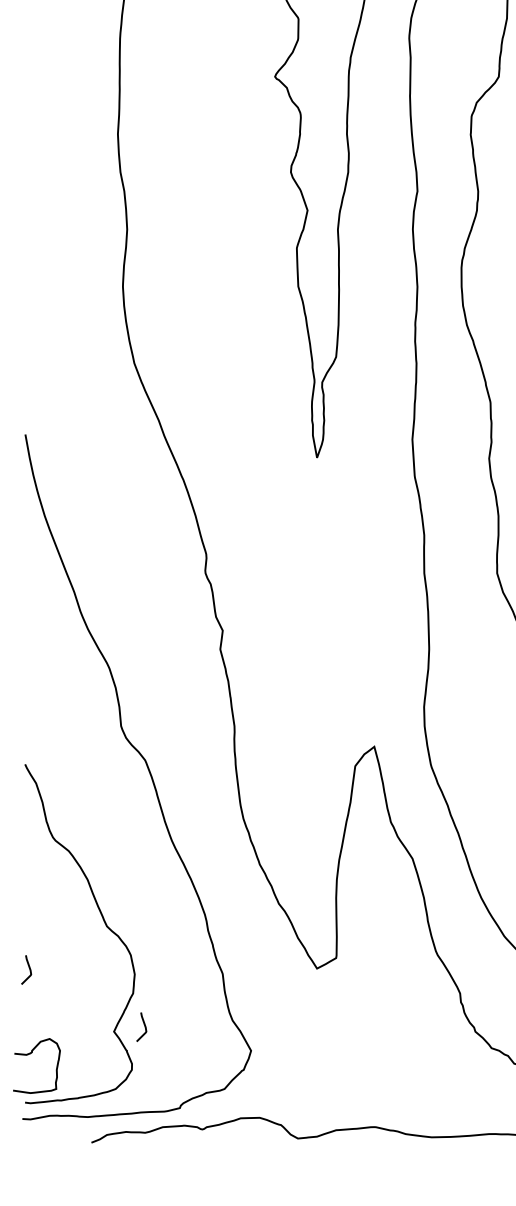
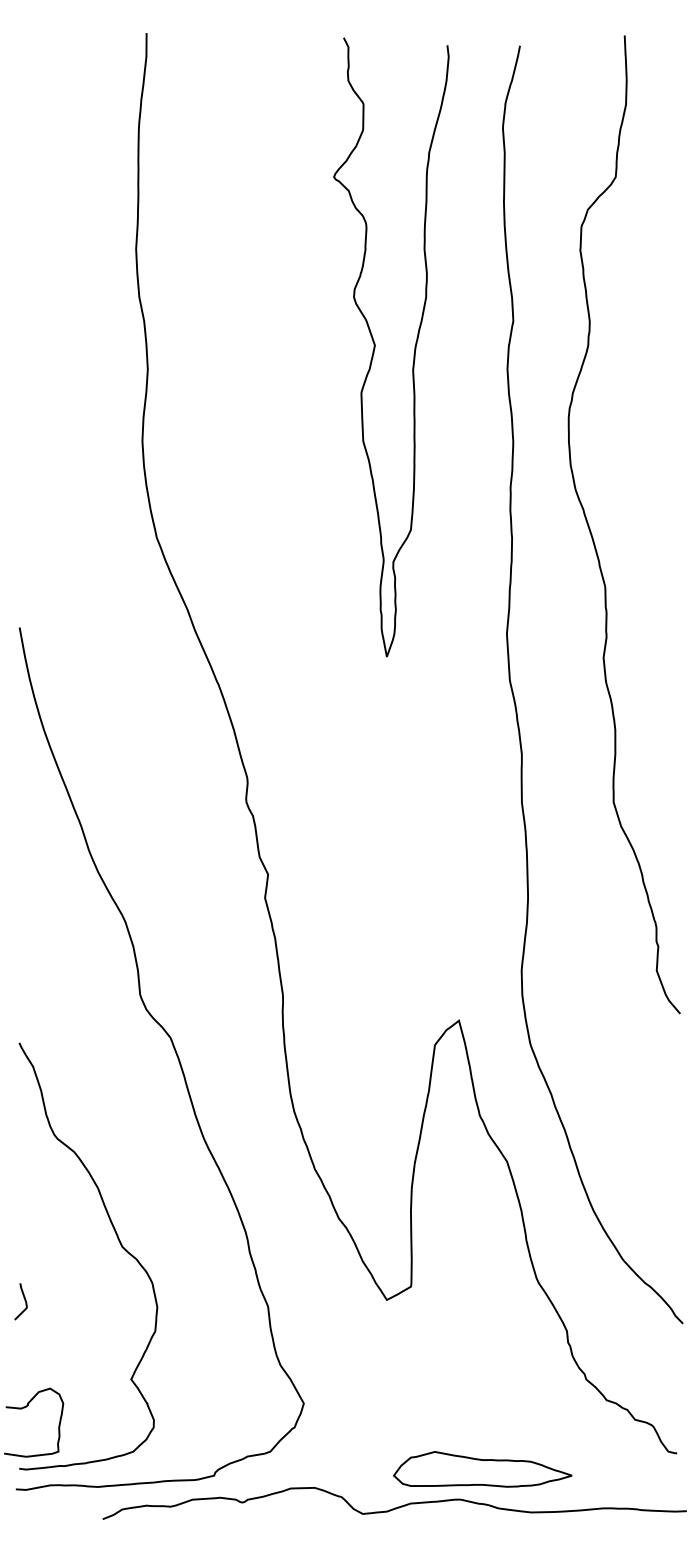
curve: (144, 1026) -> (169, 1372), removed
part: (393, 1103) -> (482, 1469), added

